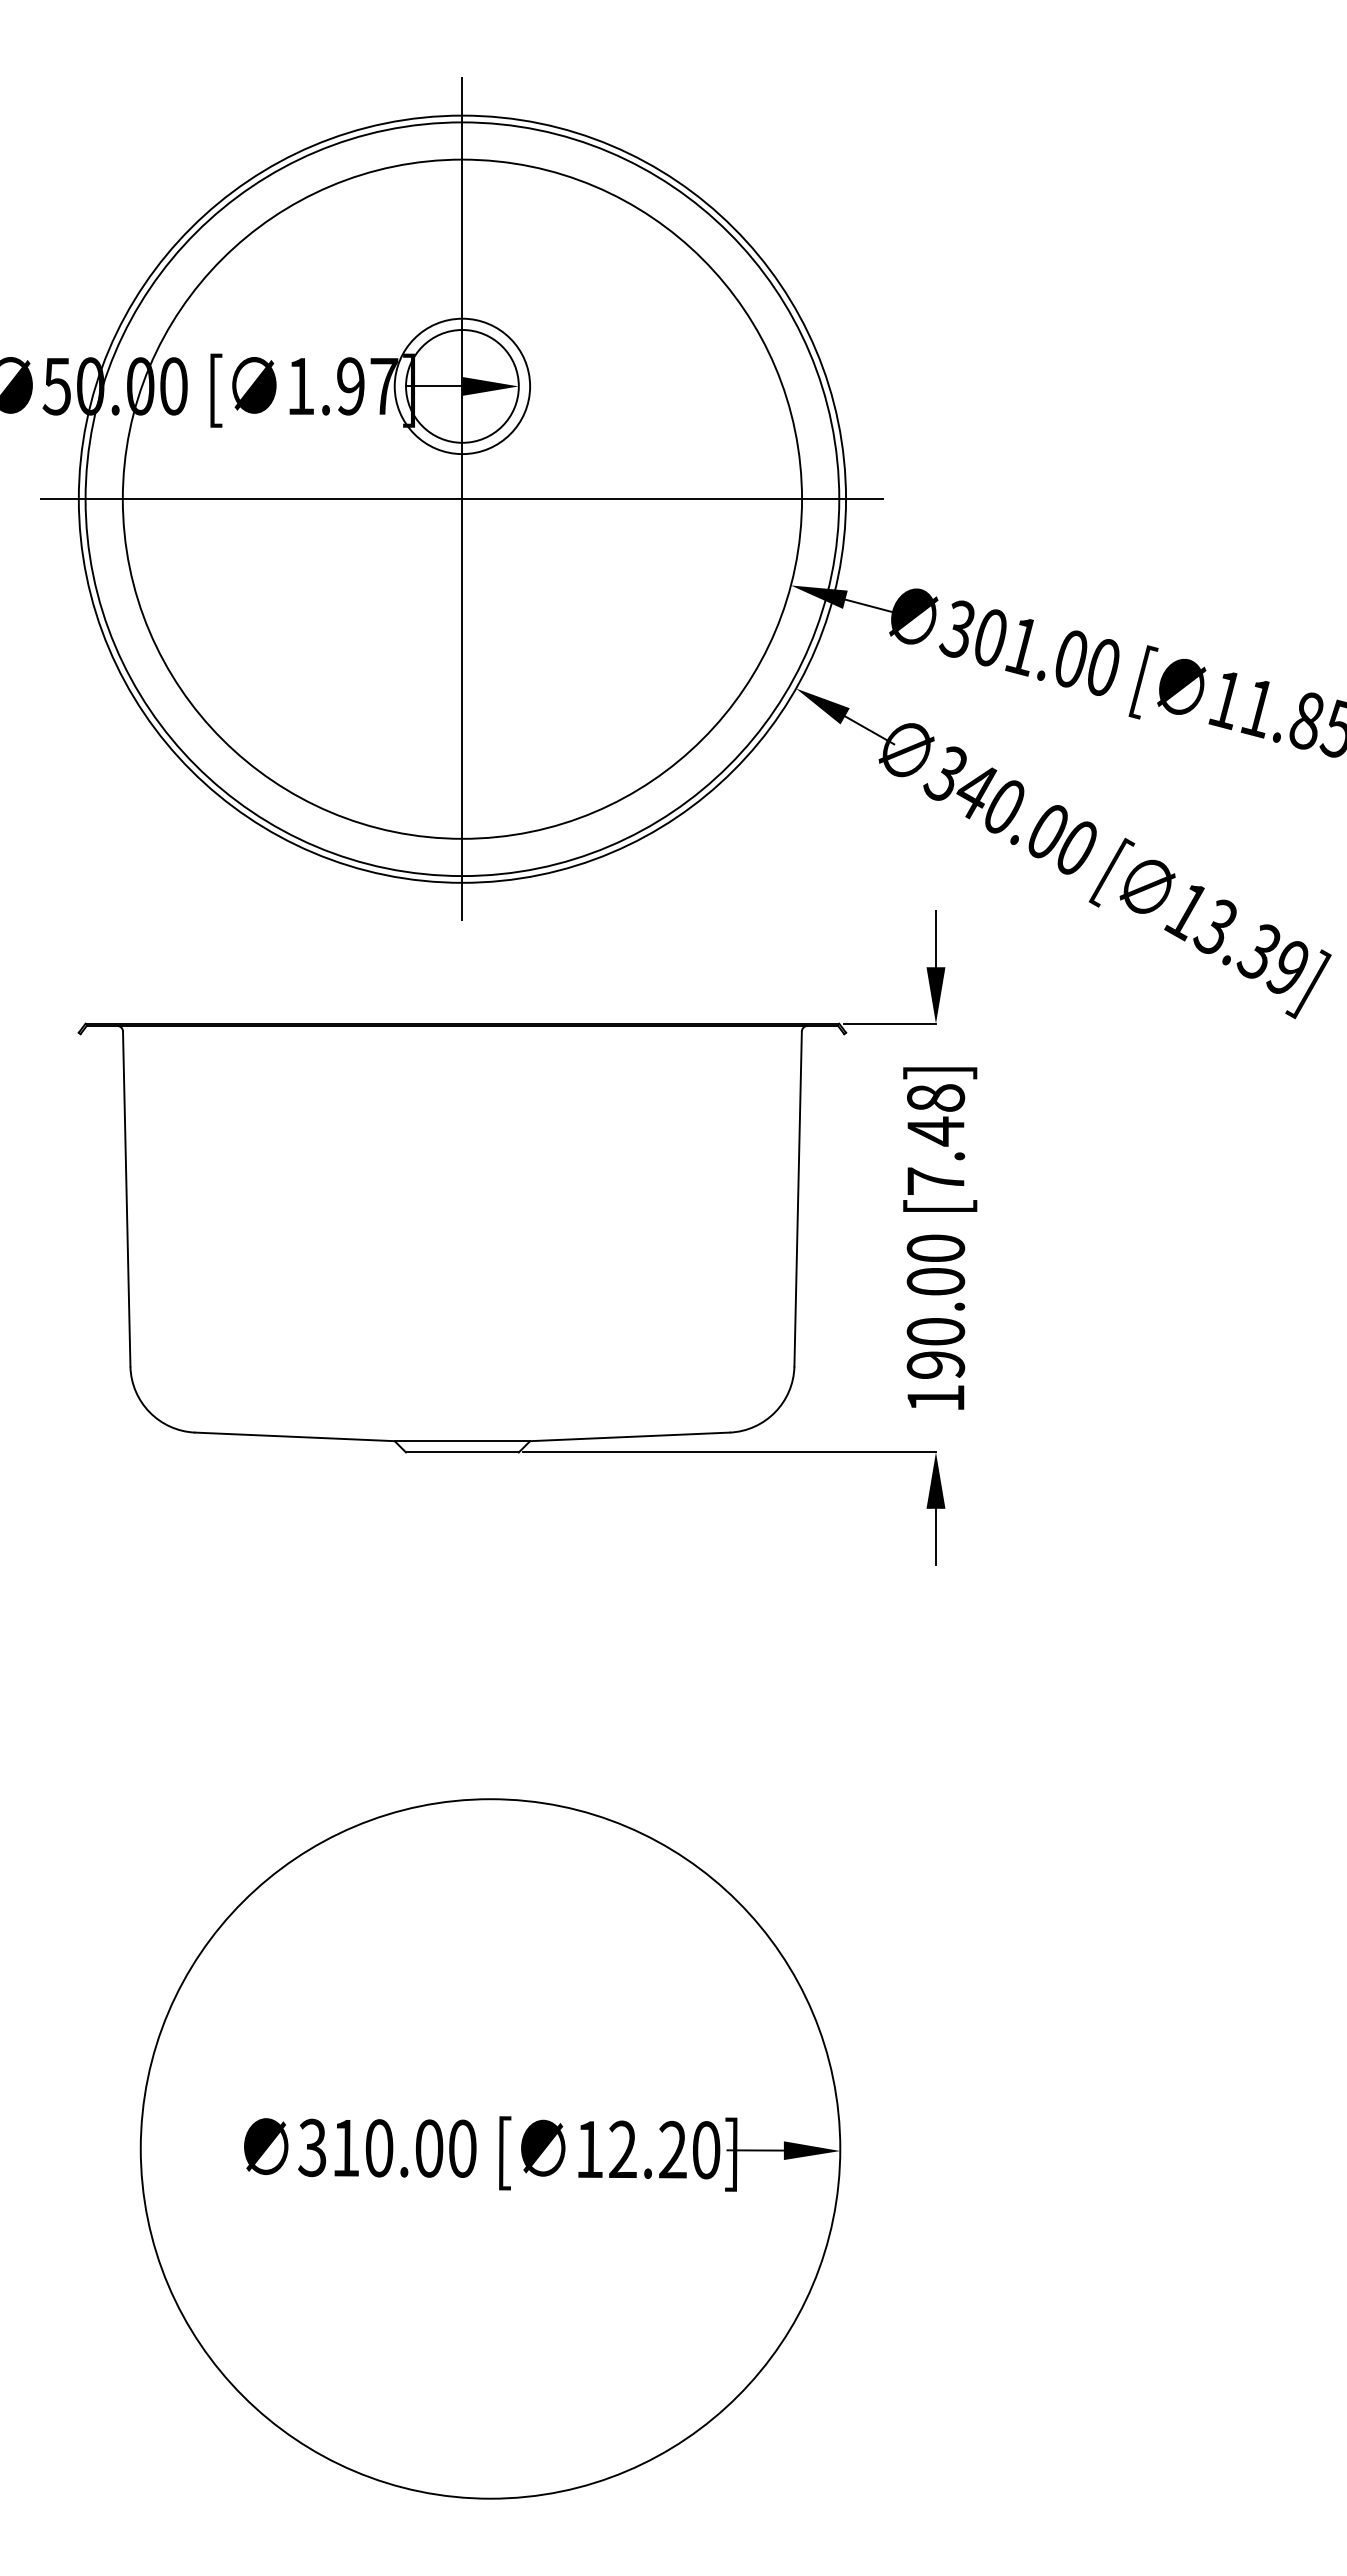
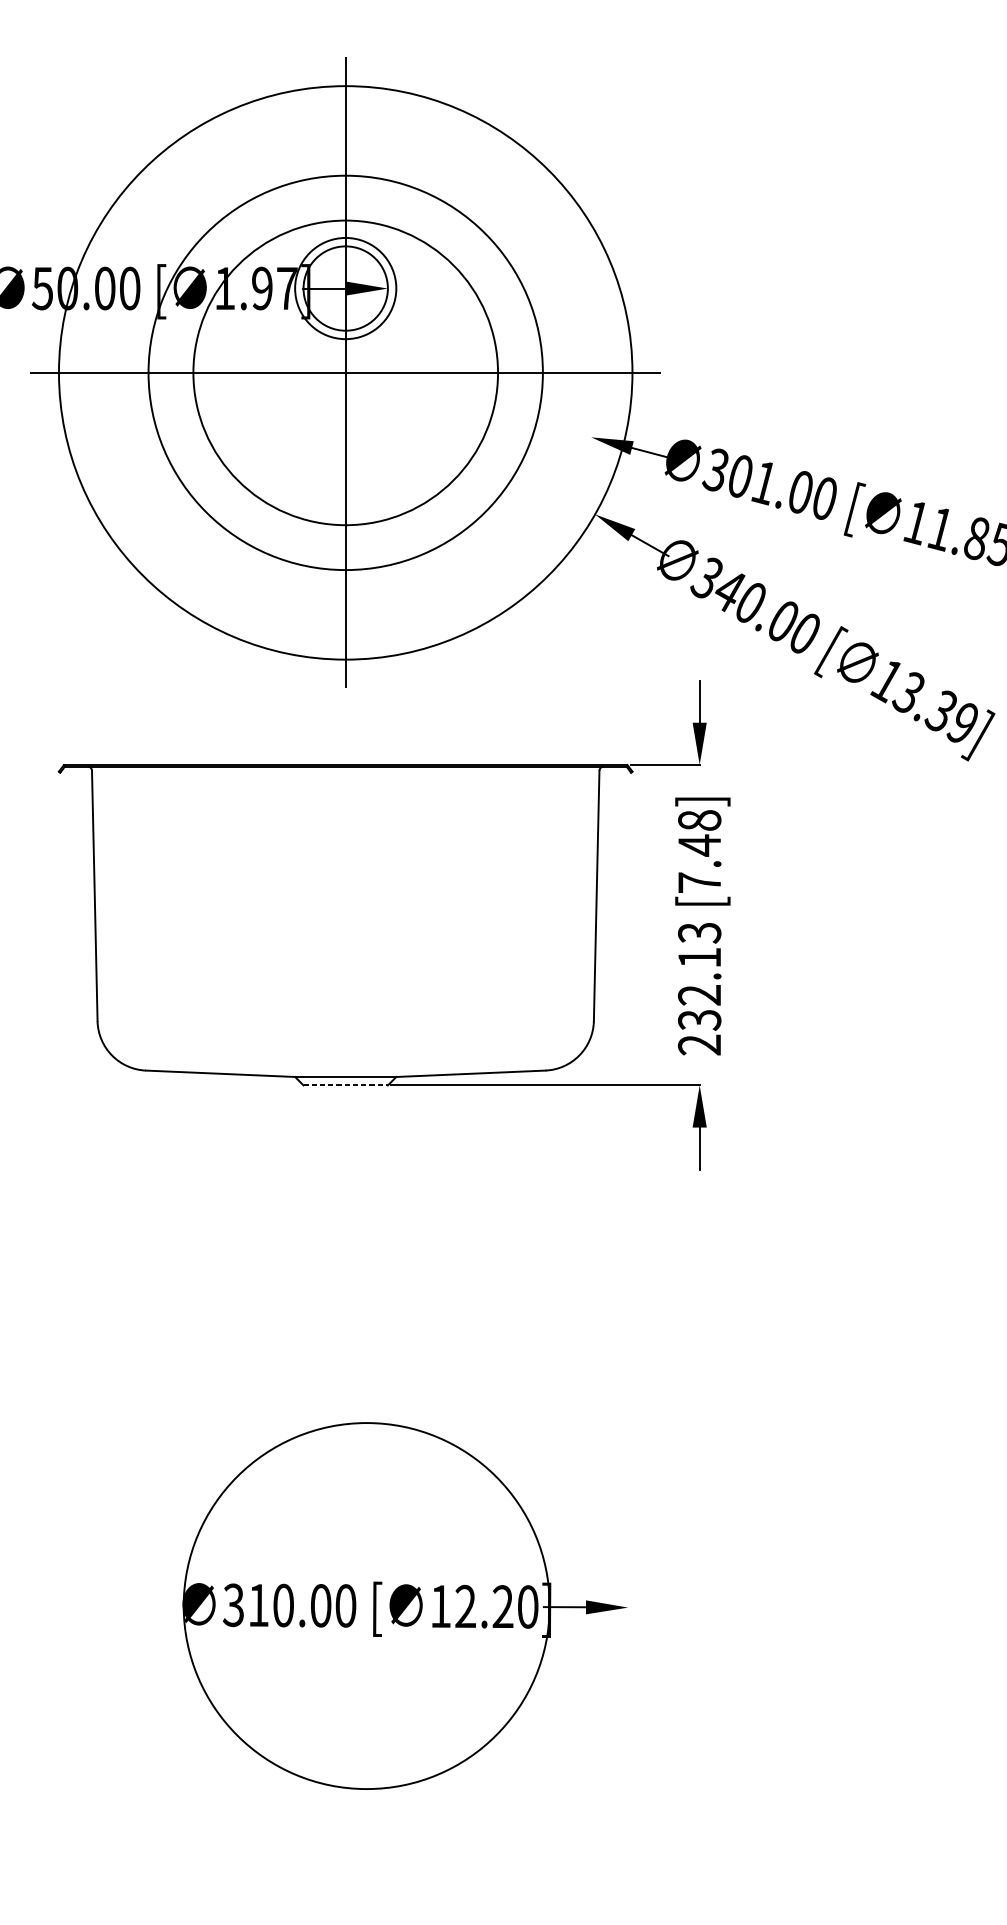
circle: (462, 498) -> (345, 372), size x0.6
circle: (462, 499) -> (345, 373), size x0.7
text: (935, 1323) -> (699, 989), 190.00 -> 232.13
line: (462, 1452) -> (345, 1085), solid -> dashed
circle: (490, 2148) -> (366, 1605), size x0.7

